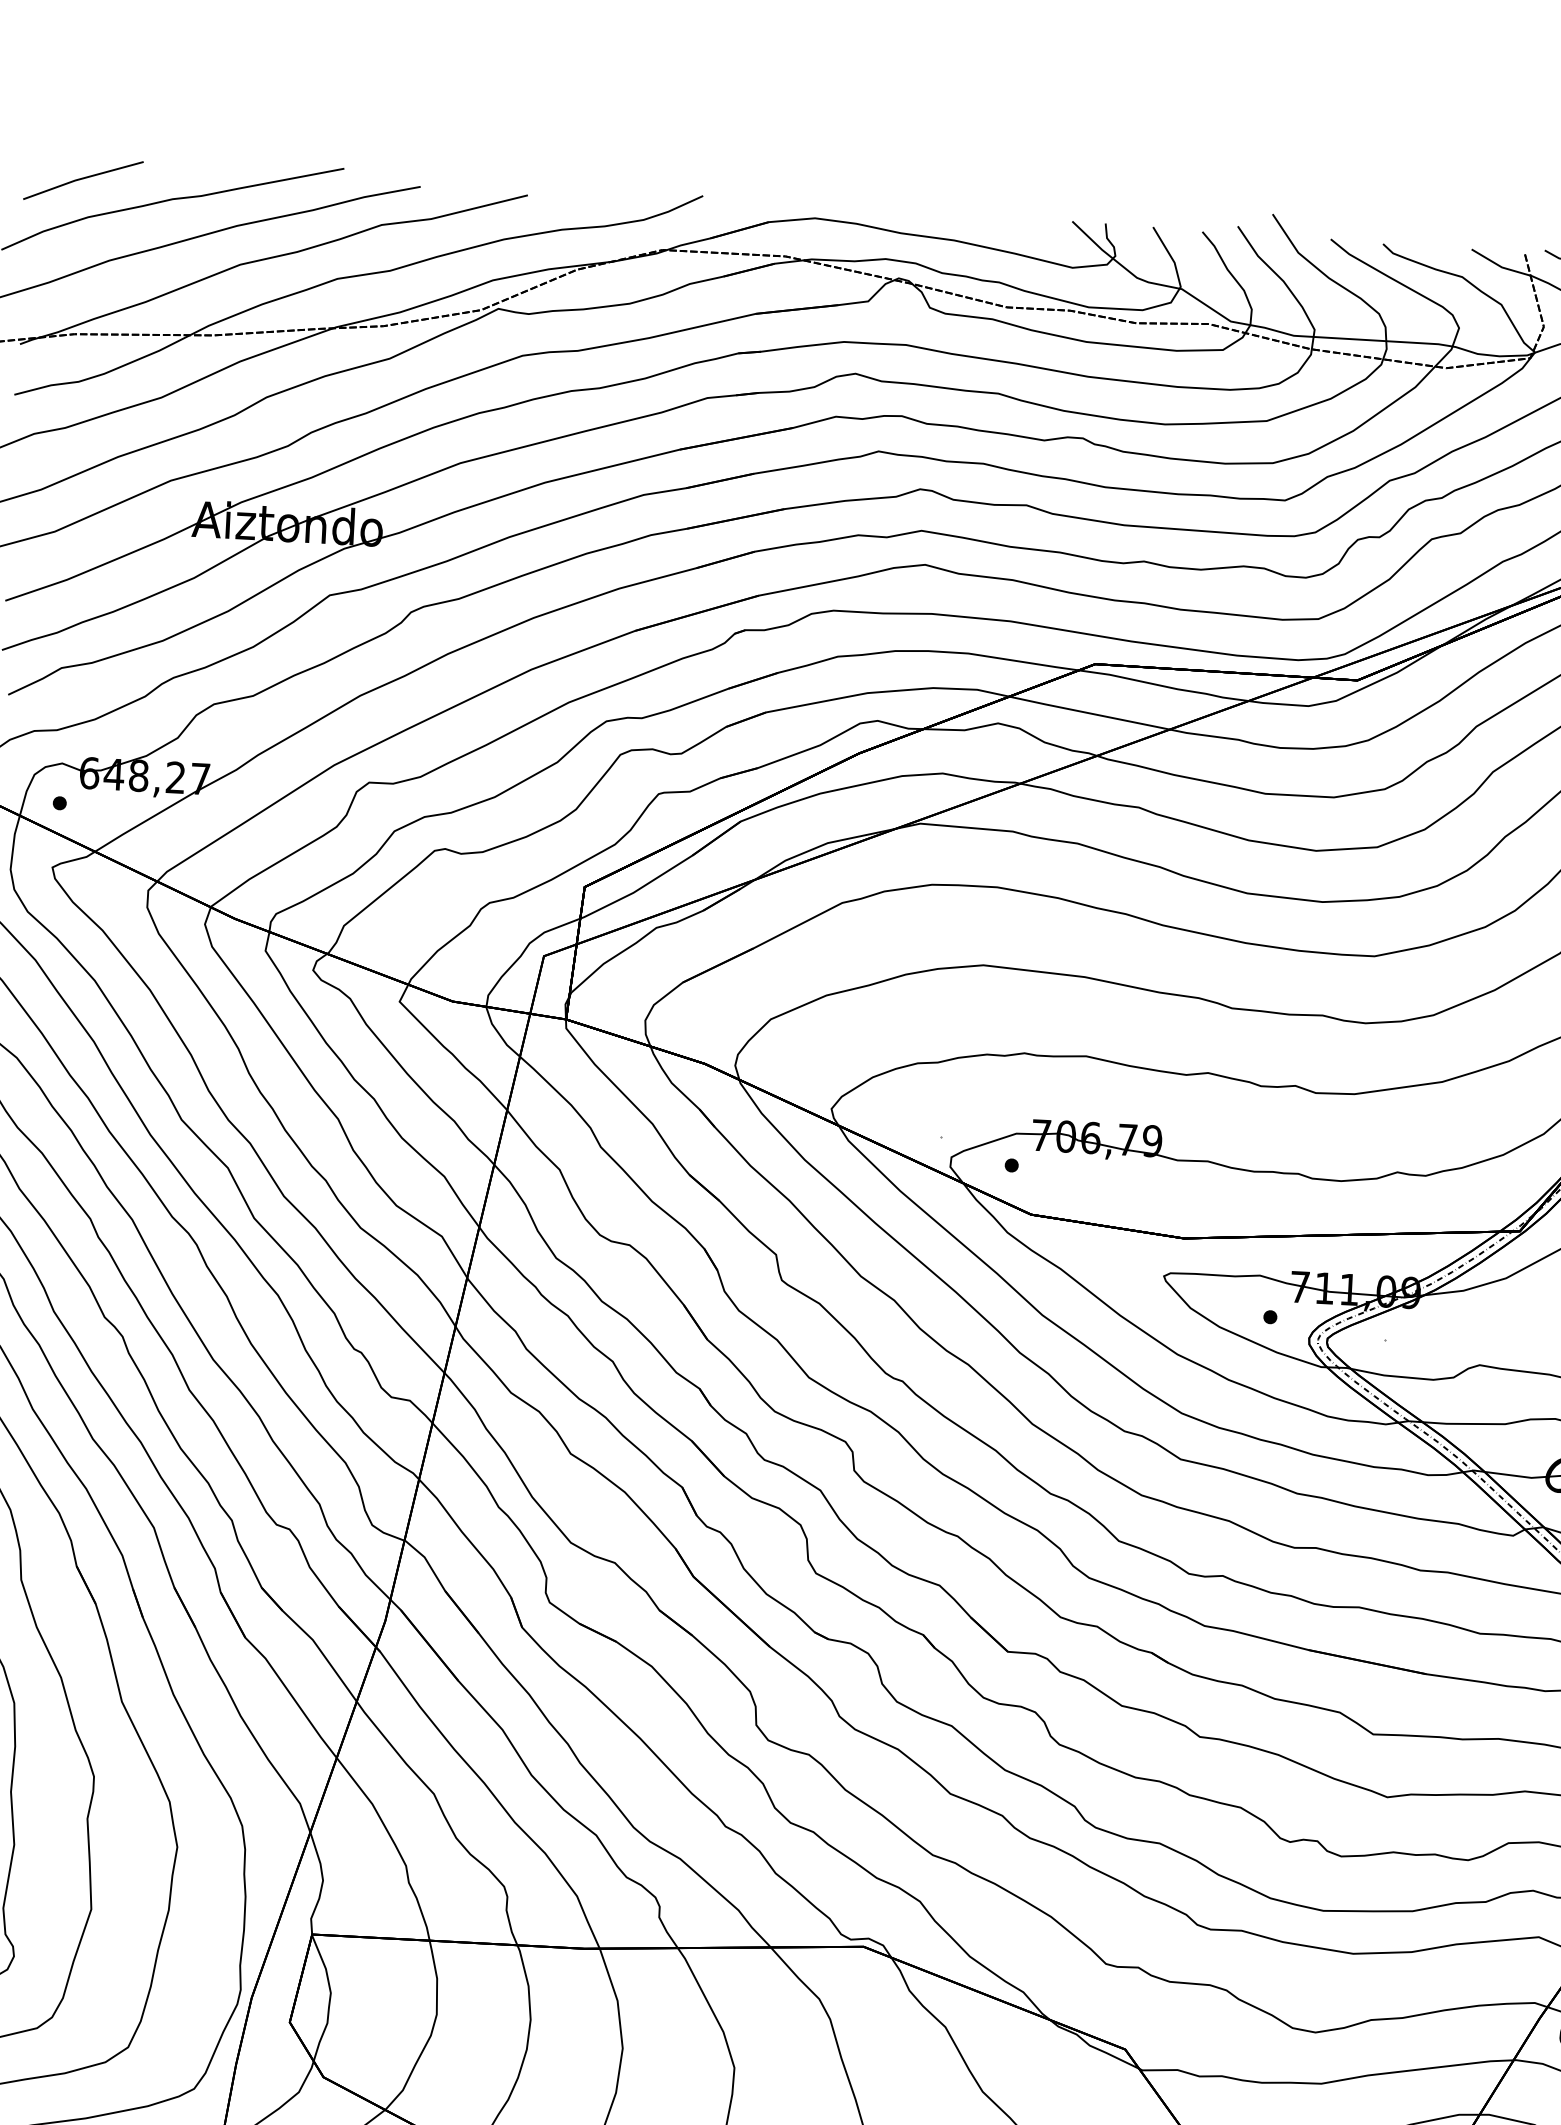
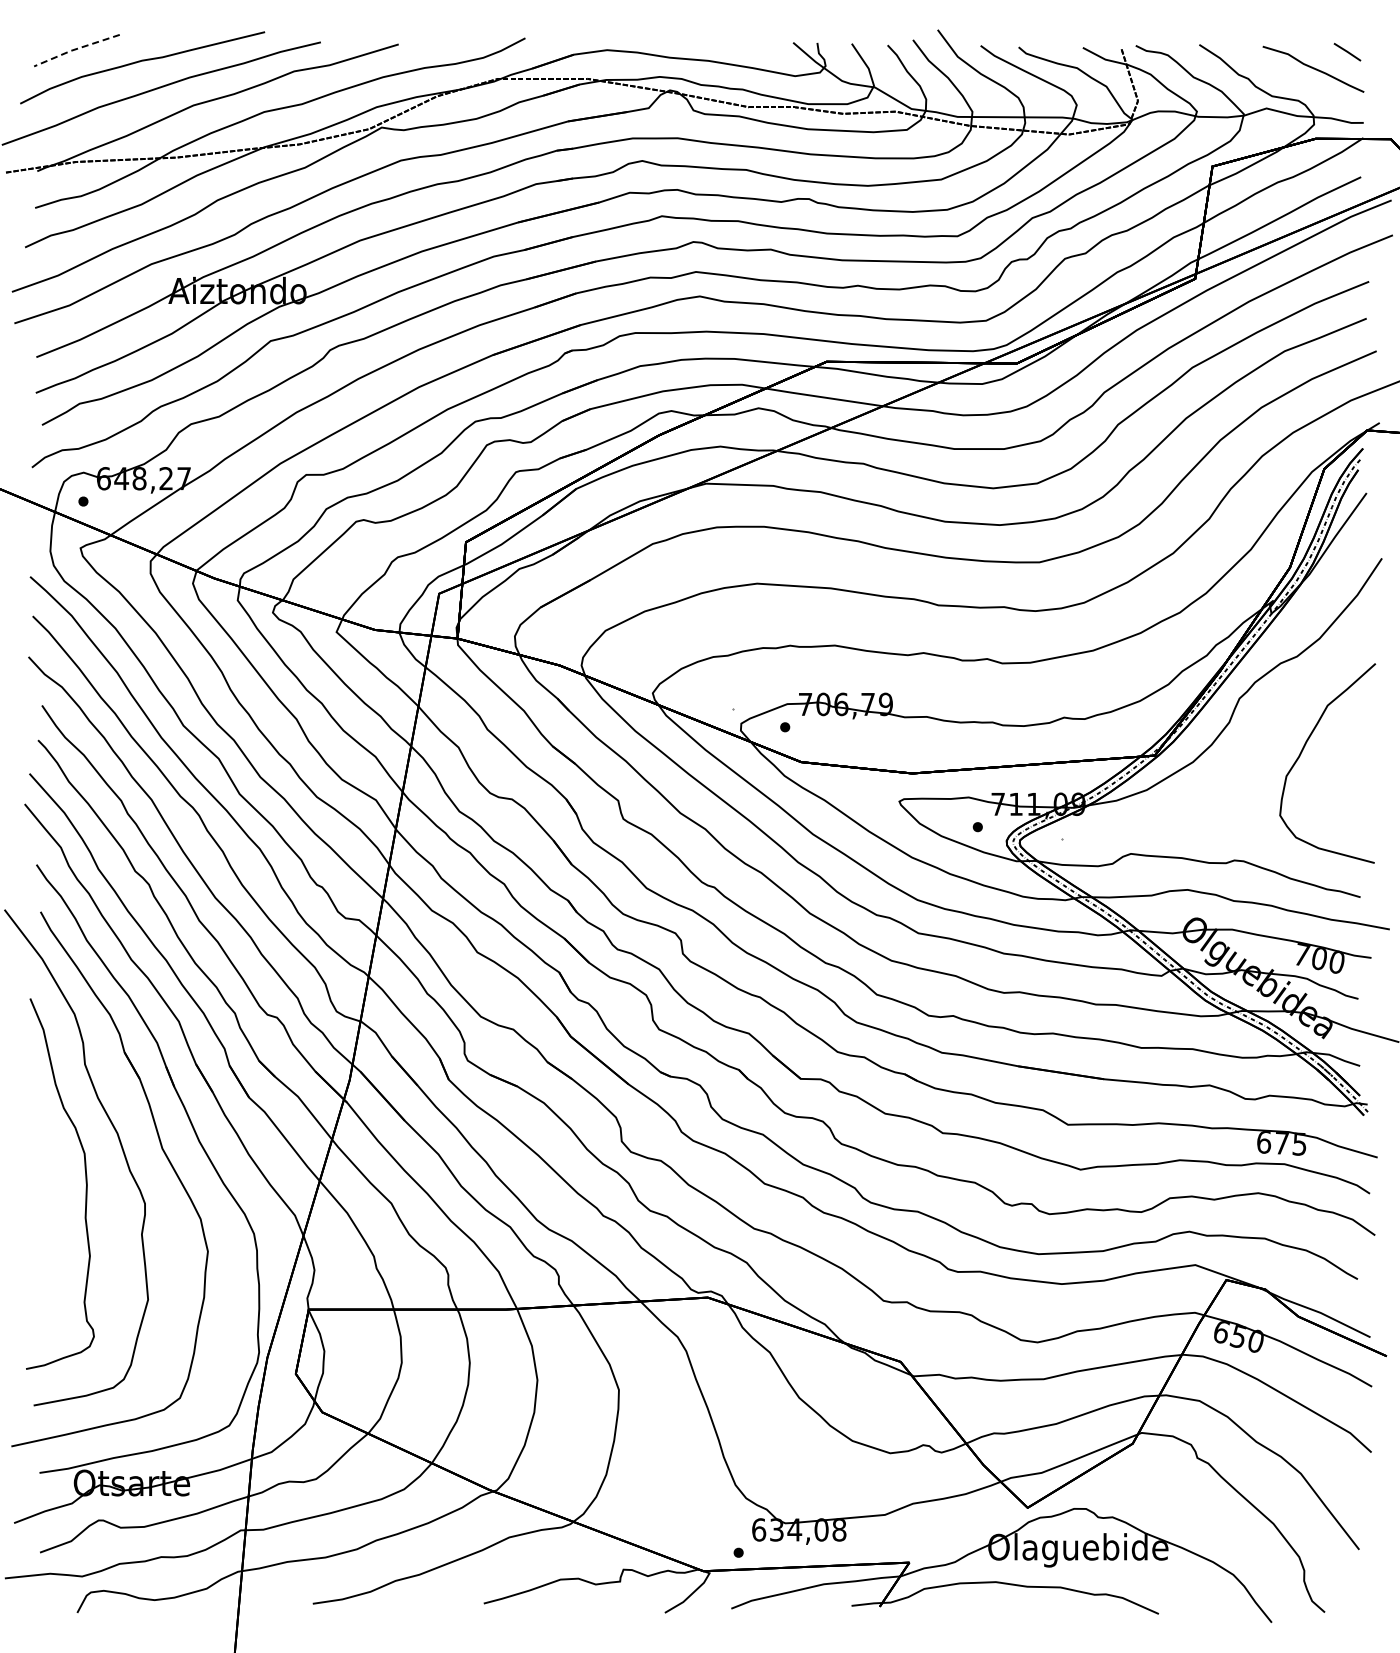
line: (81, 178) -> (75, 49), solid -> dashed

